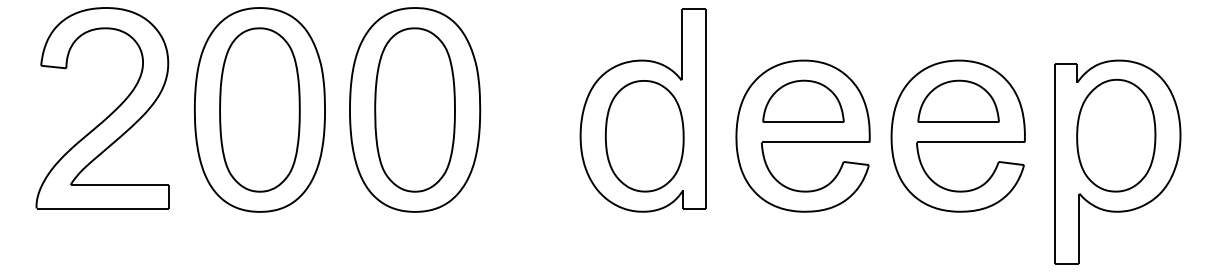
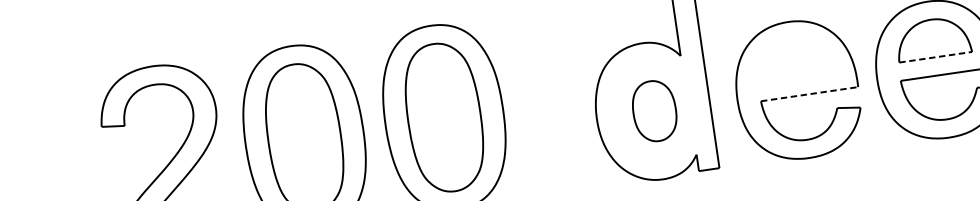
part: (803, 100) -> (793, 58), removed
line: (959, 122) -> (936, 57), solid -> dashed
part: (644, 136) -> (654, 111), size x0.6
line: (815, 142) -> (809, 94), solid -> dashed

